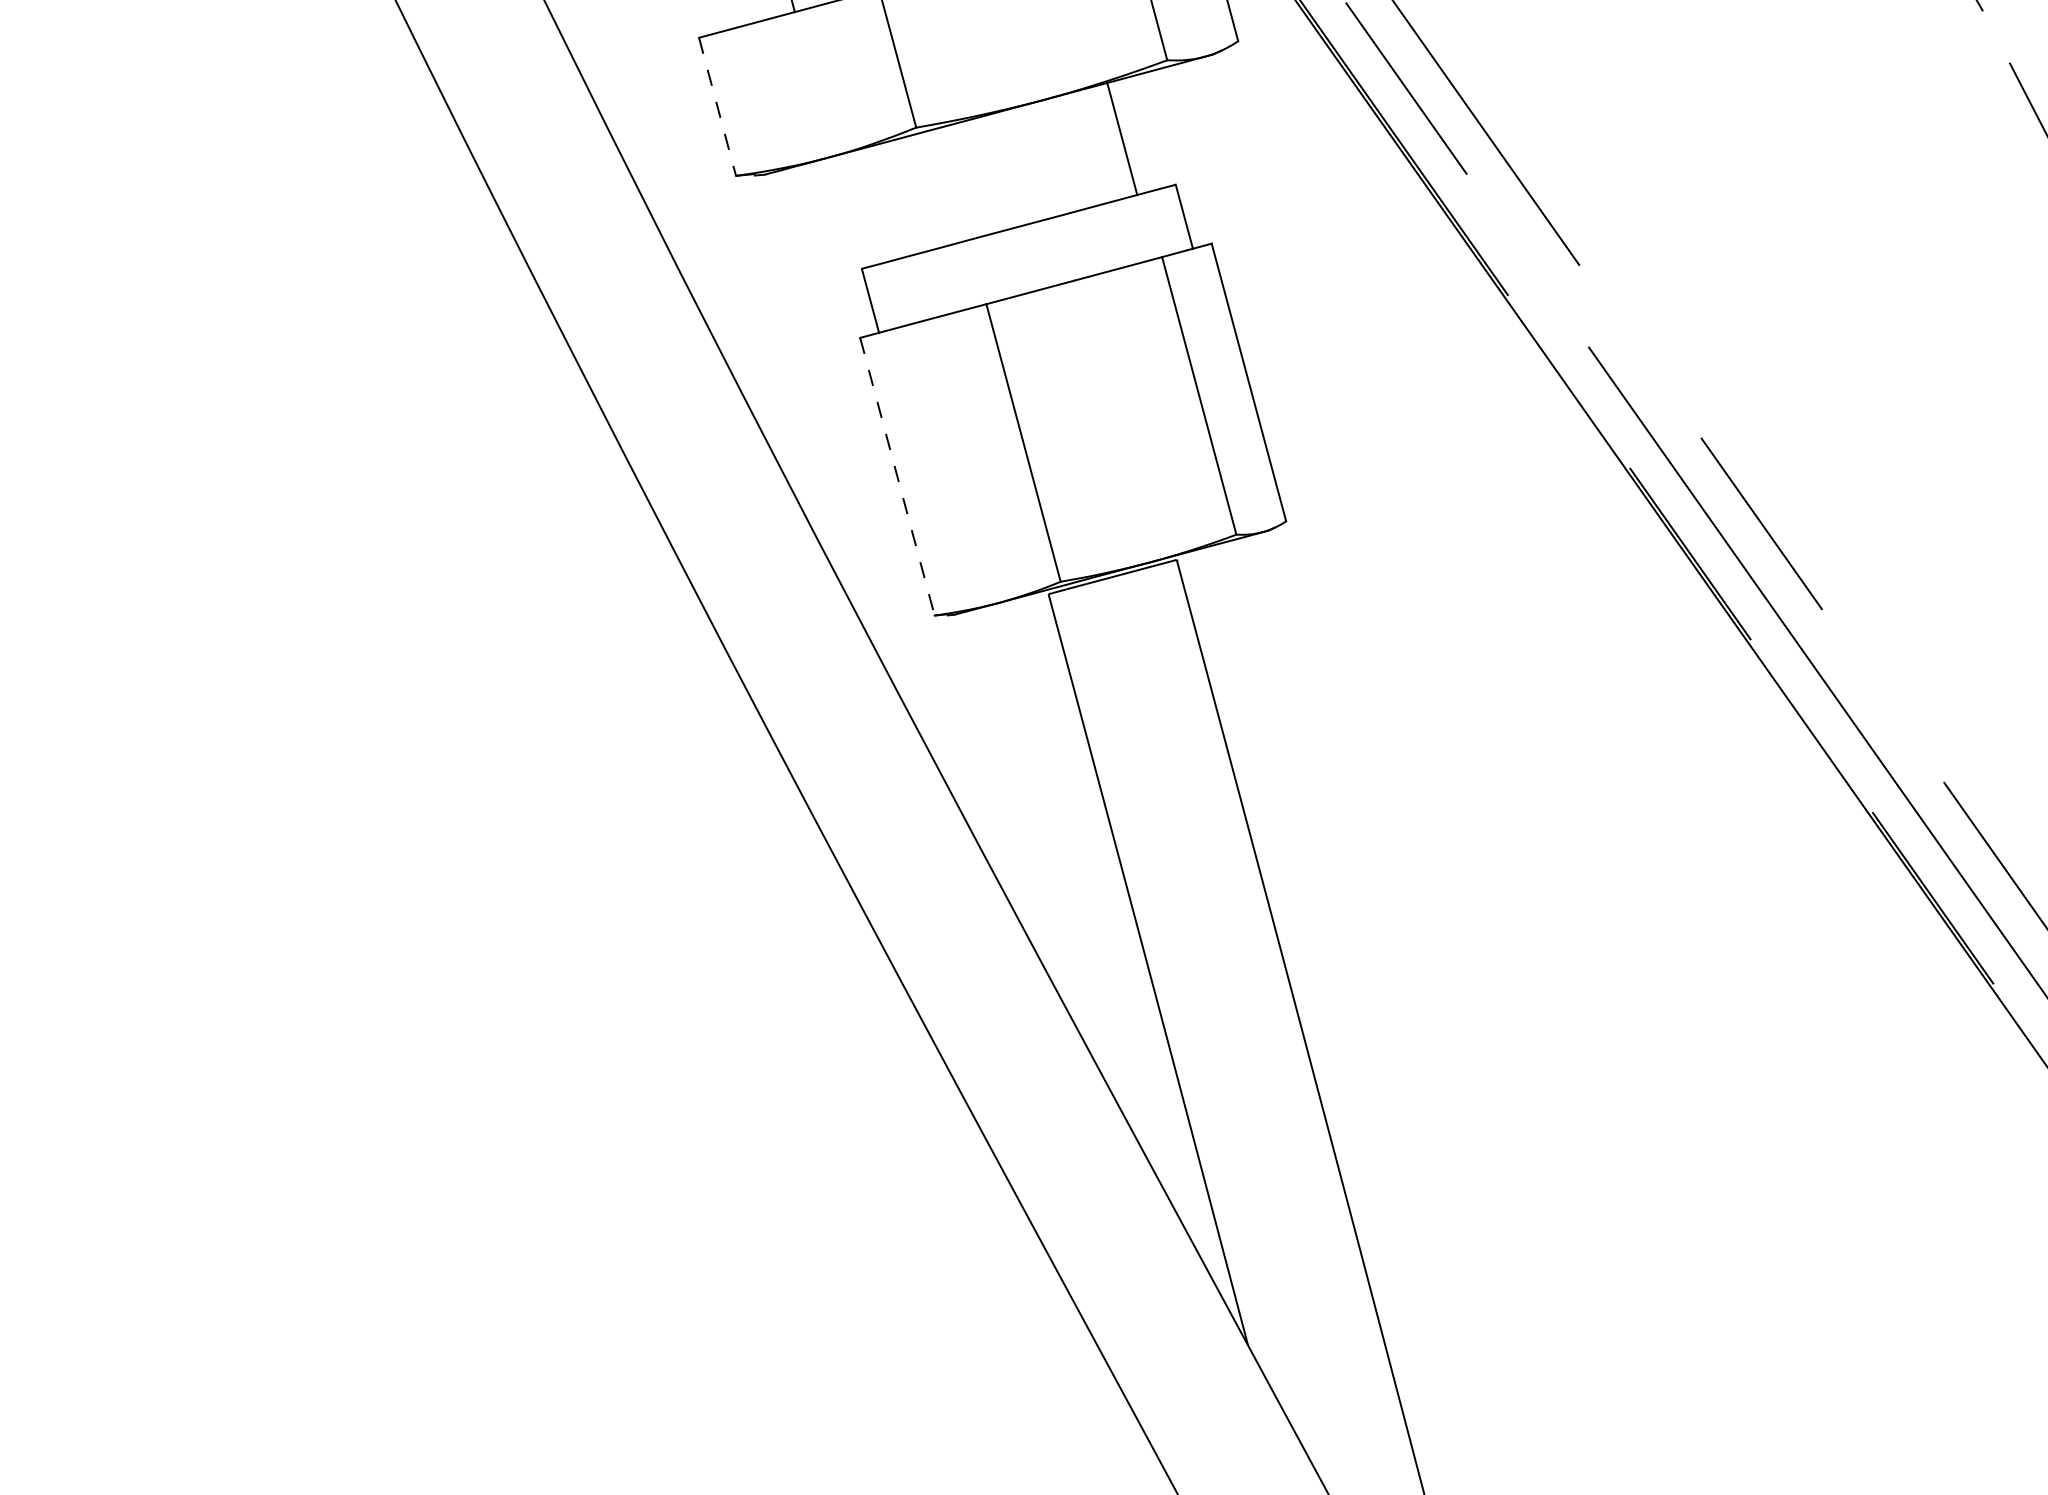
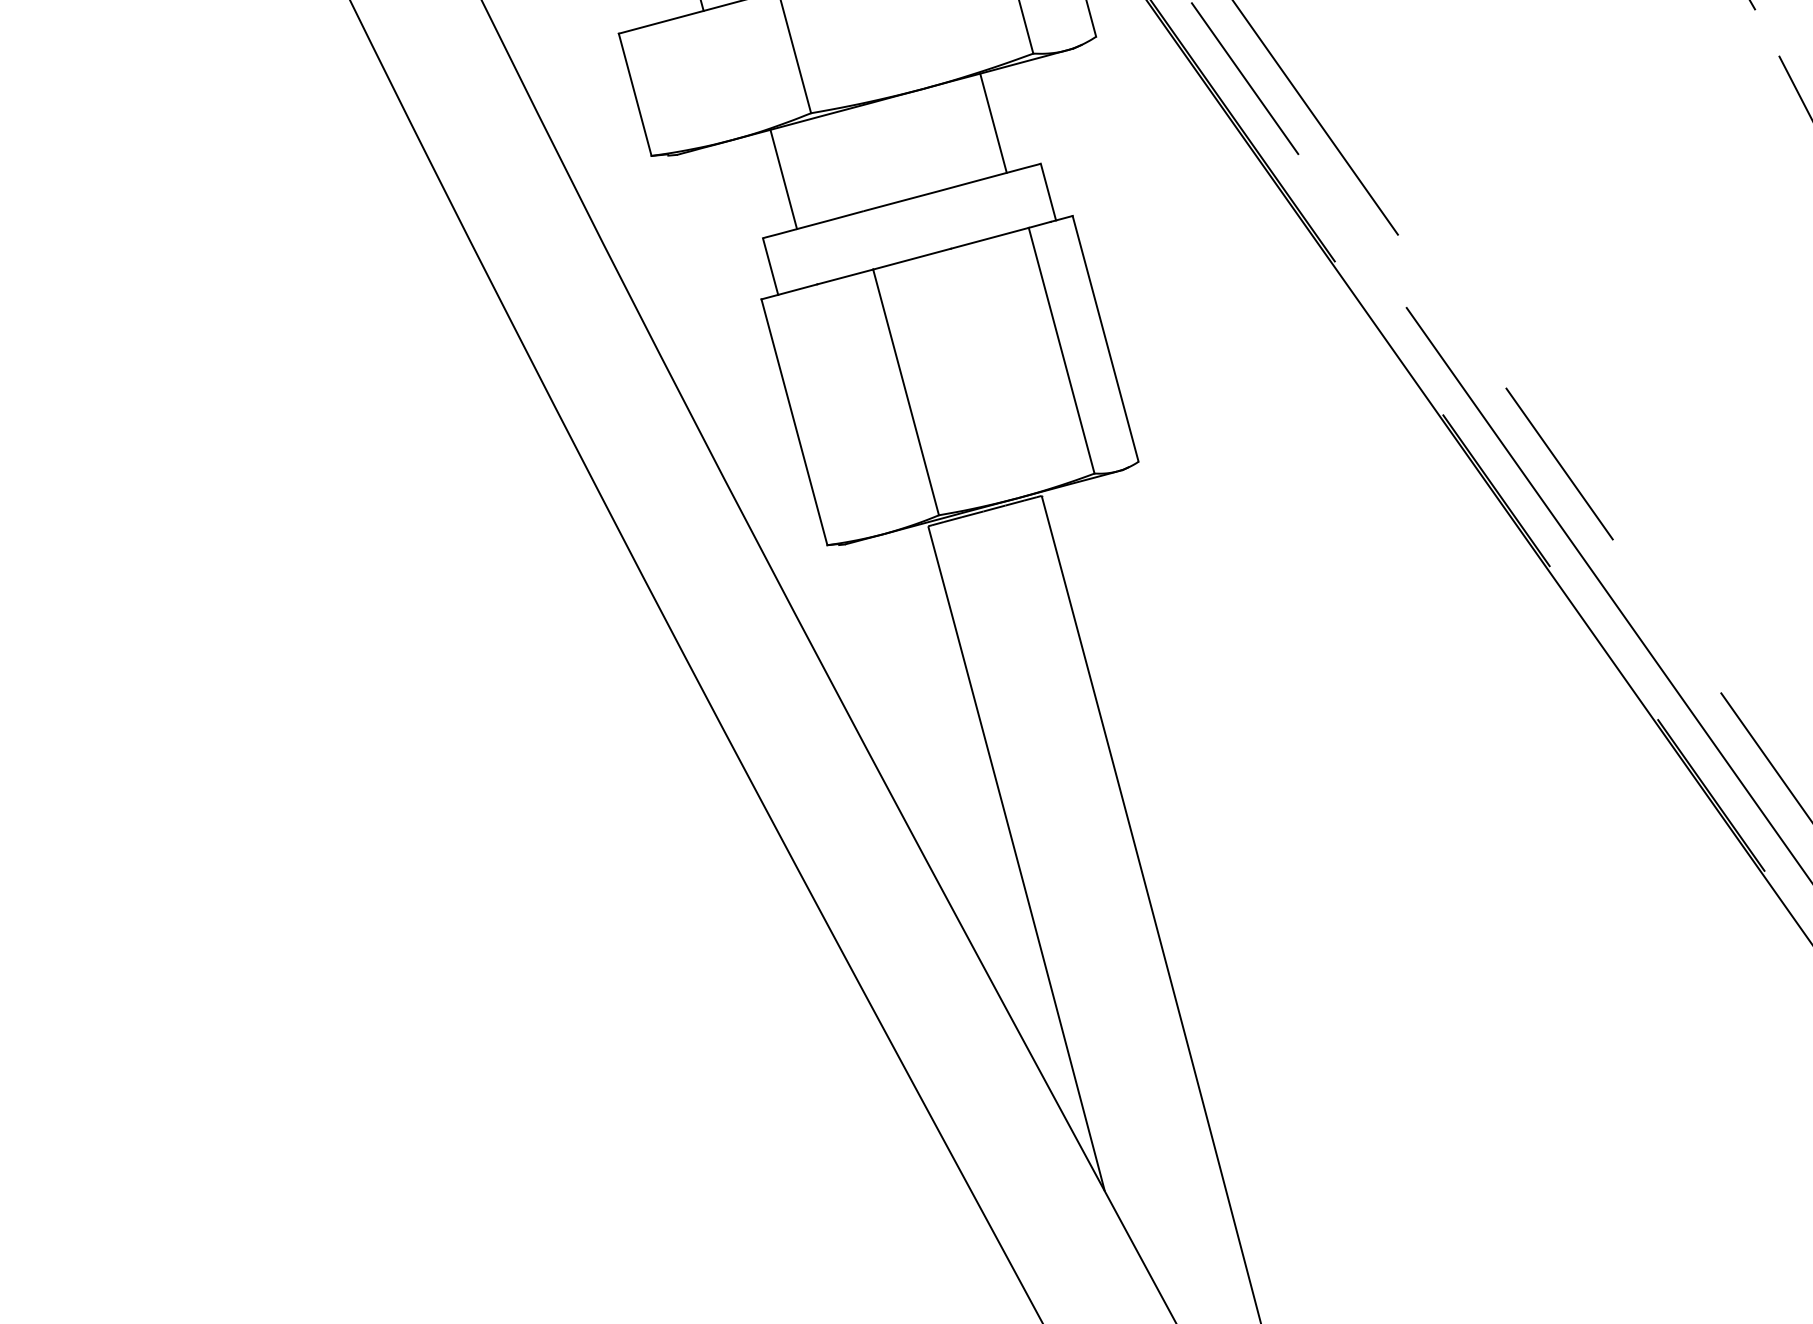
line: (717, 107) -> (635, 95), dashed -> solid
line: (885, 202) -> (783, 179), added
line: (897, 476) -> (794, 422), dashed -> solid

